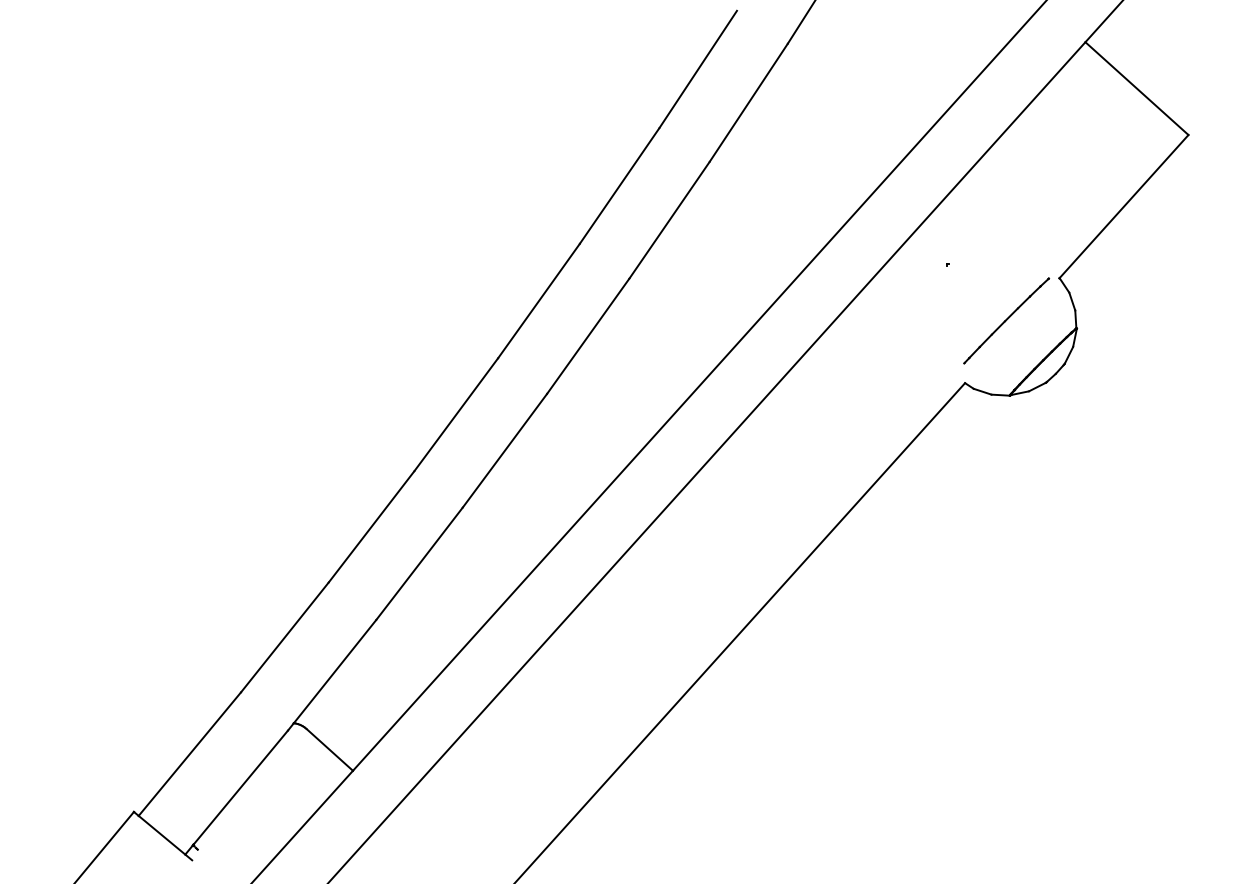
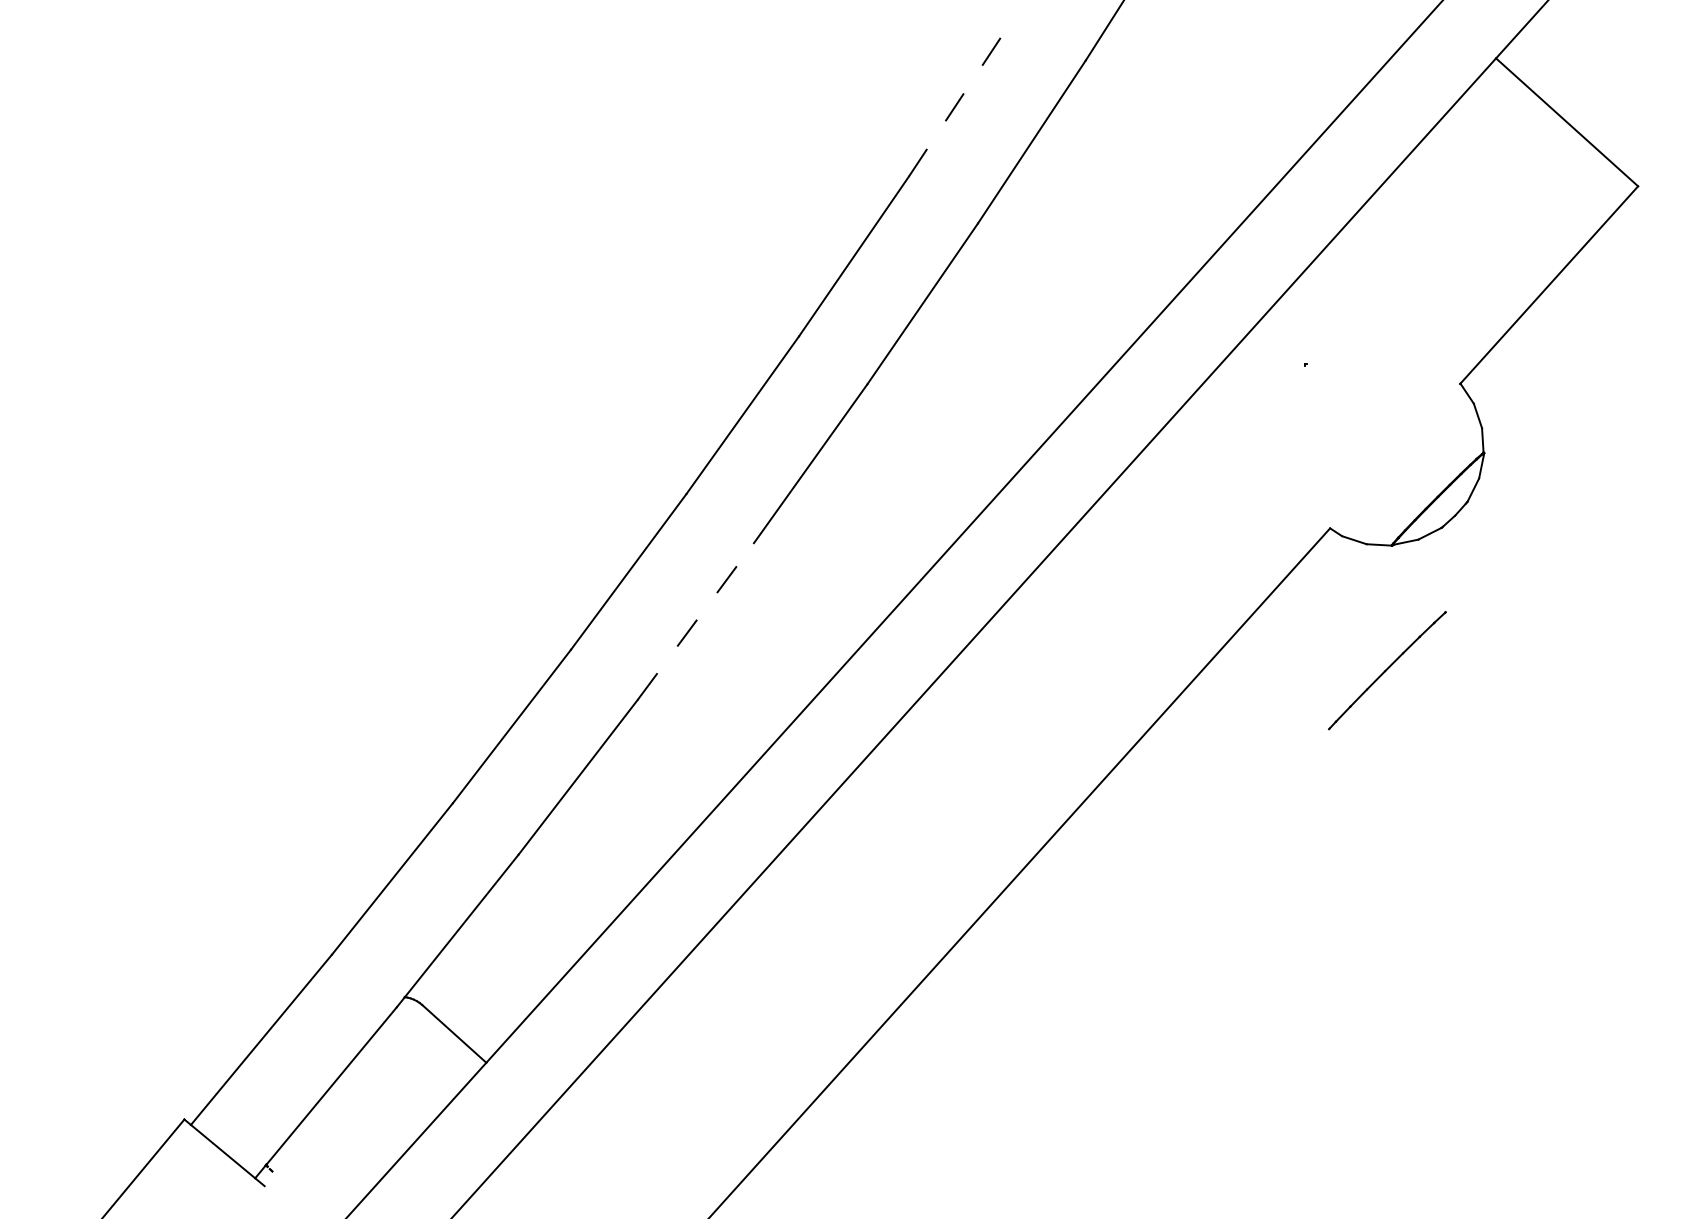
line: (698, 69) -> (962, 95), solid -> dashed
part: (1006, 320) -> (1387, 670), moved
line: (504, 450) -> (695, 621), solid -> dashed

